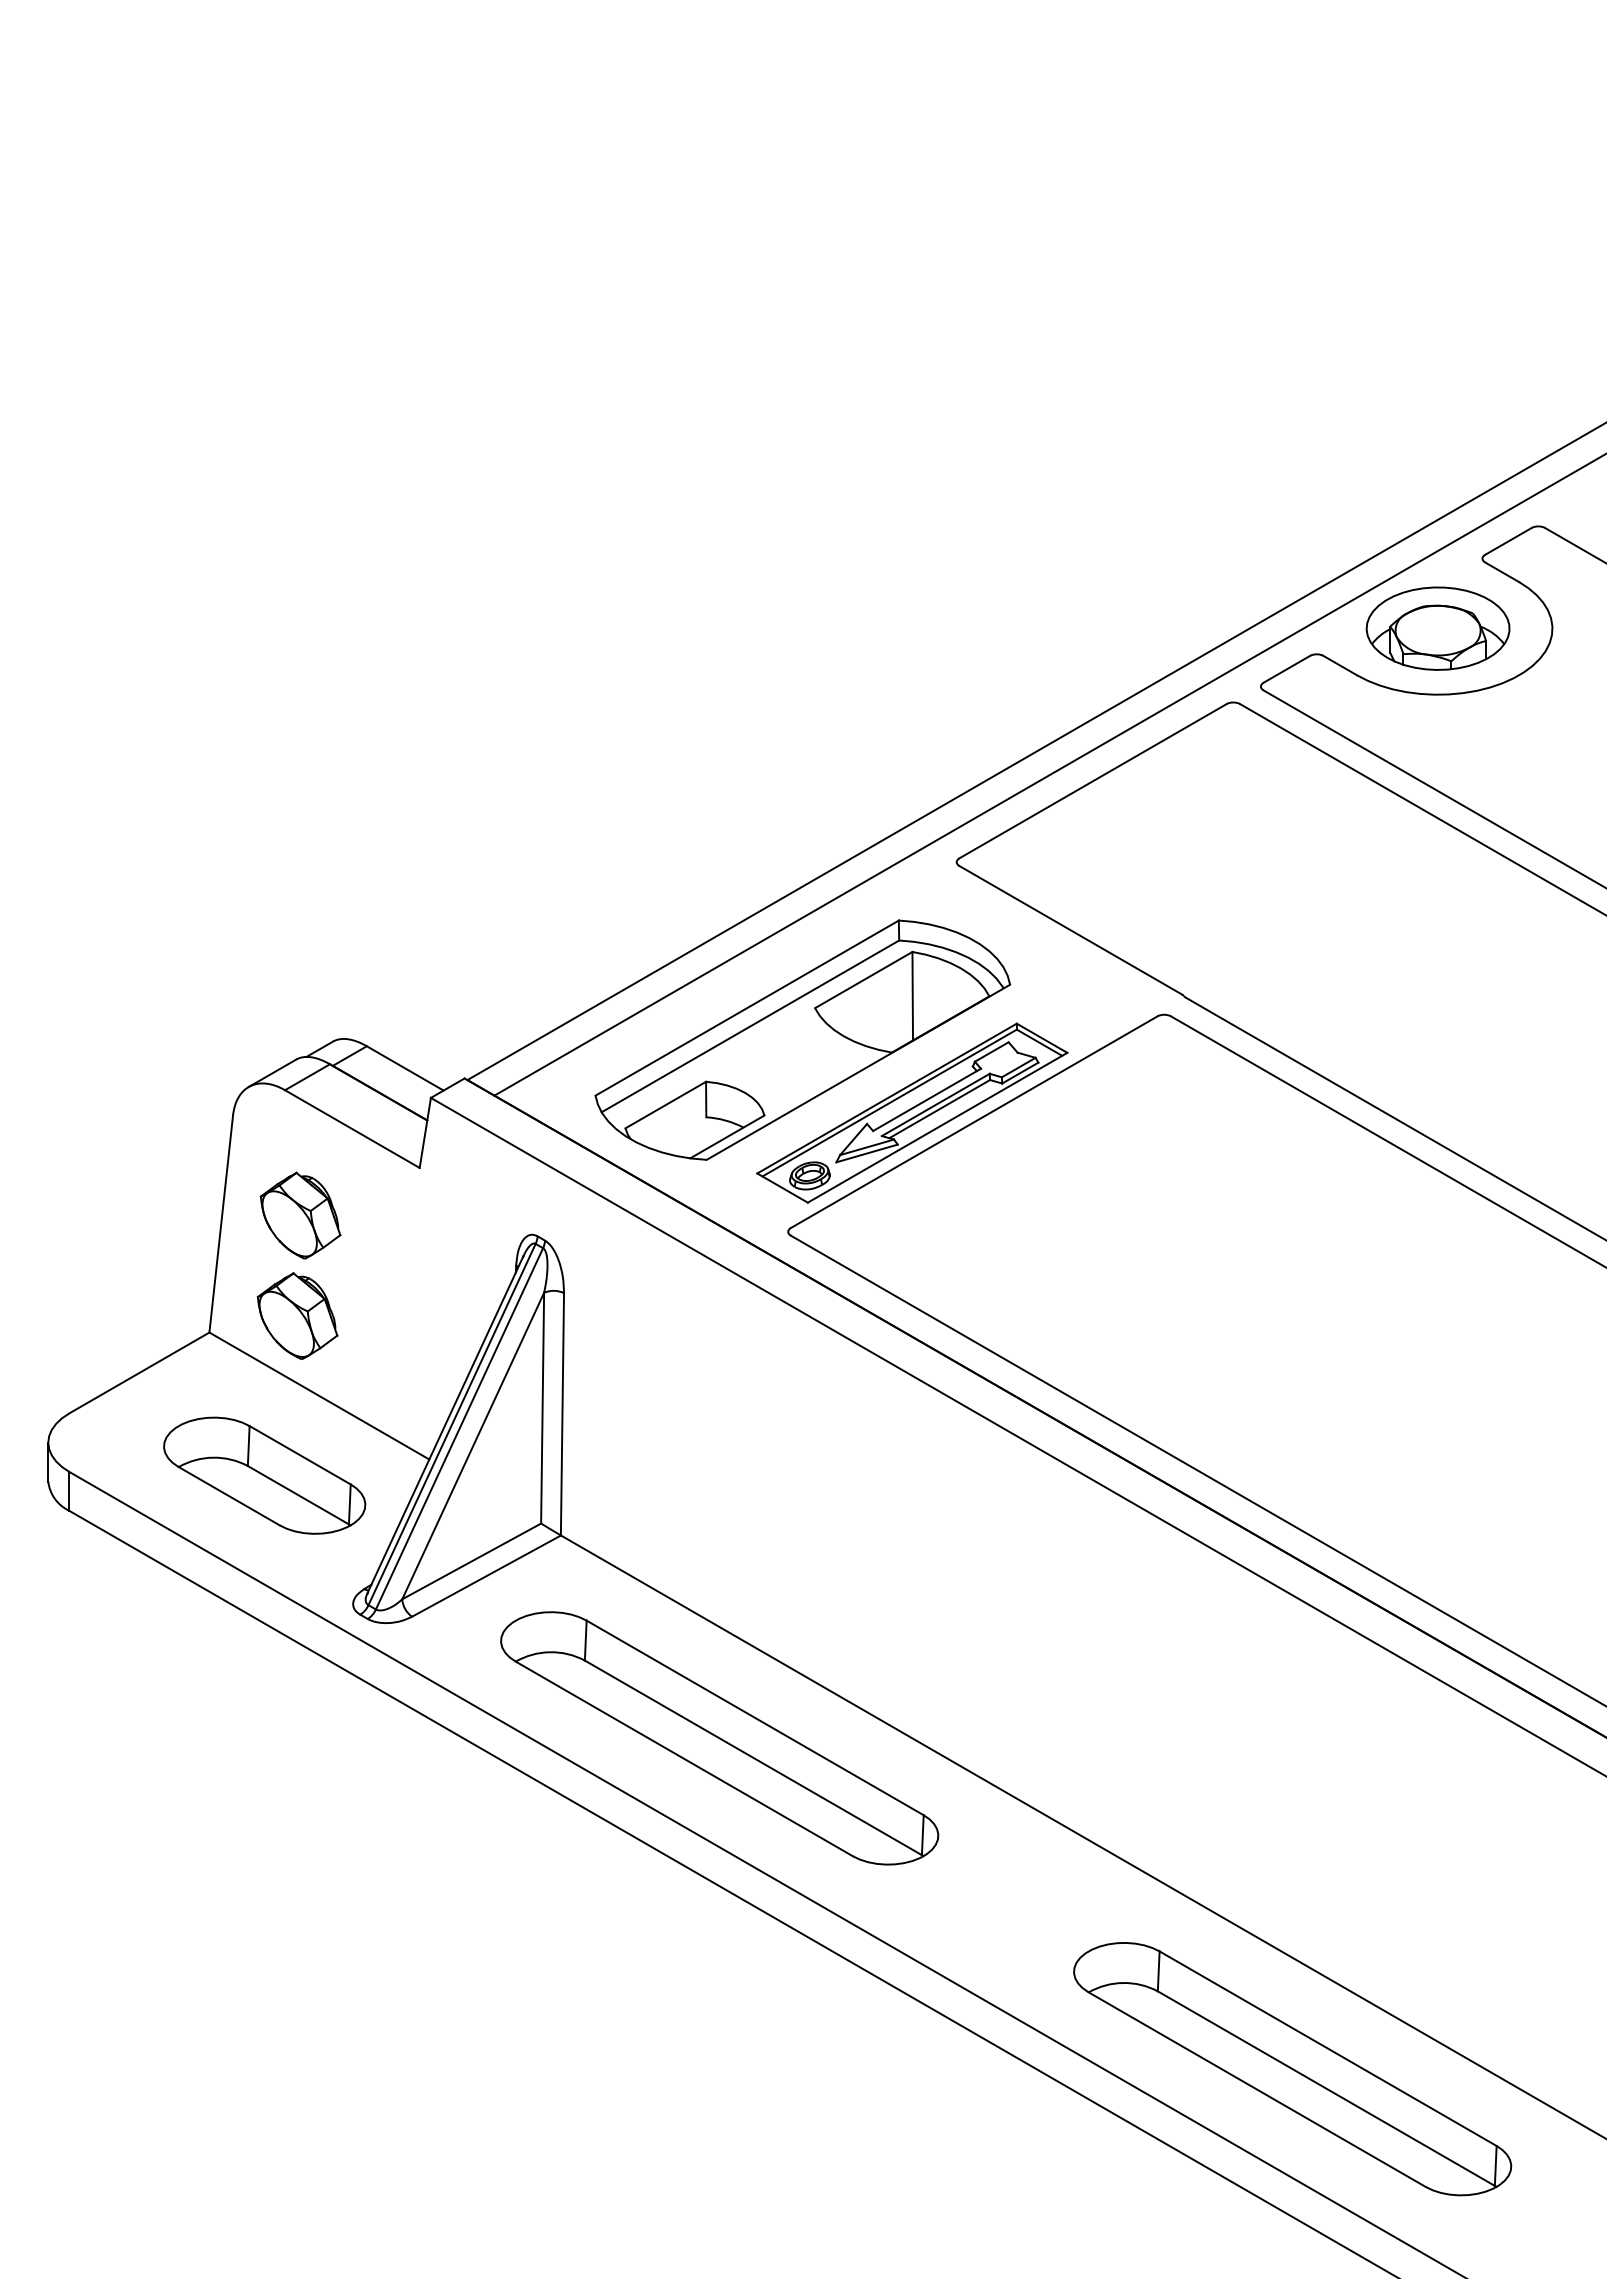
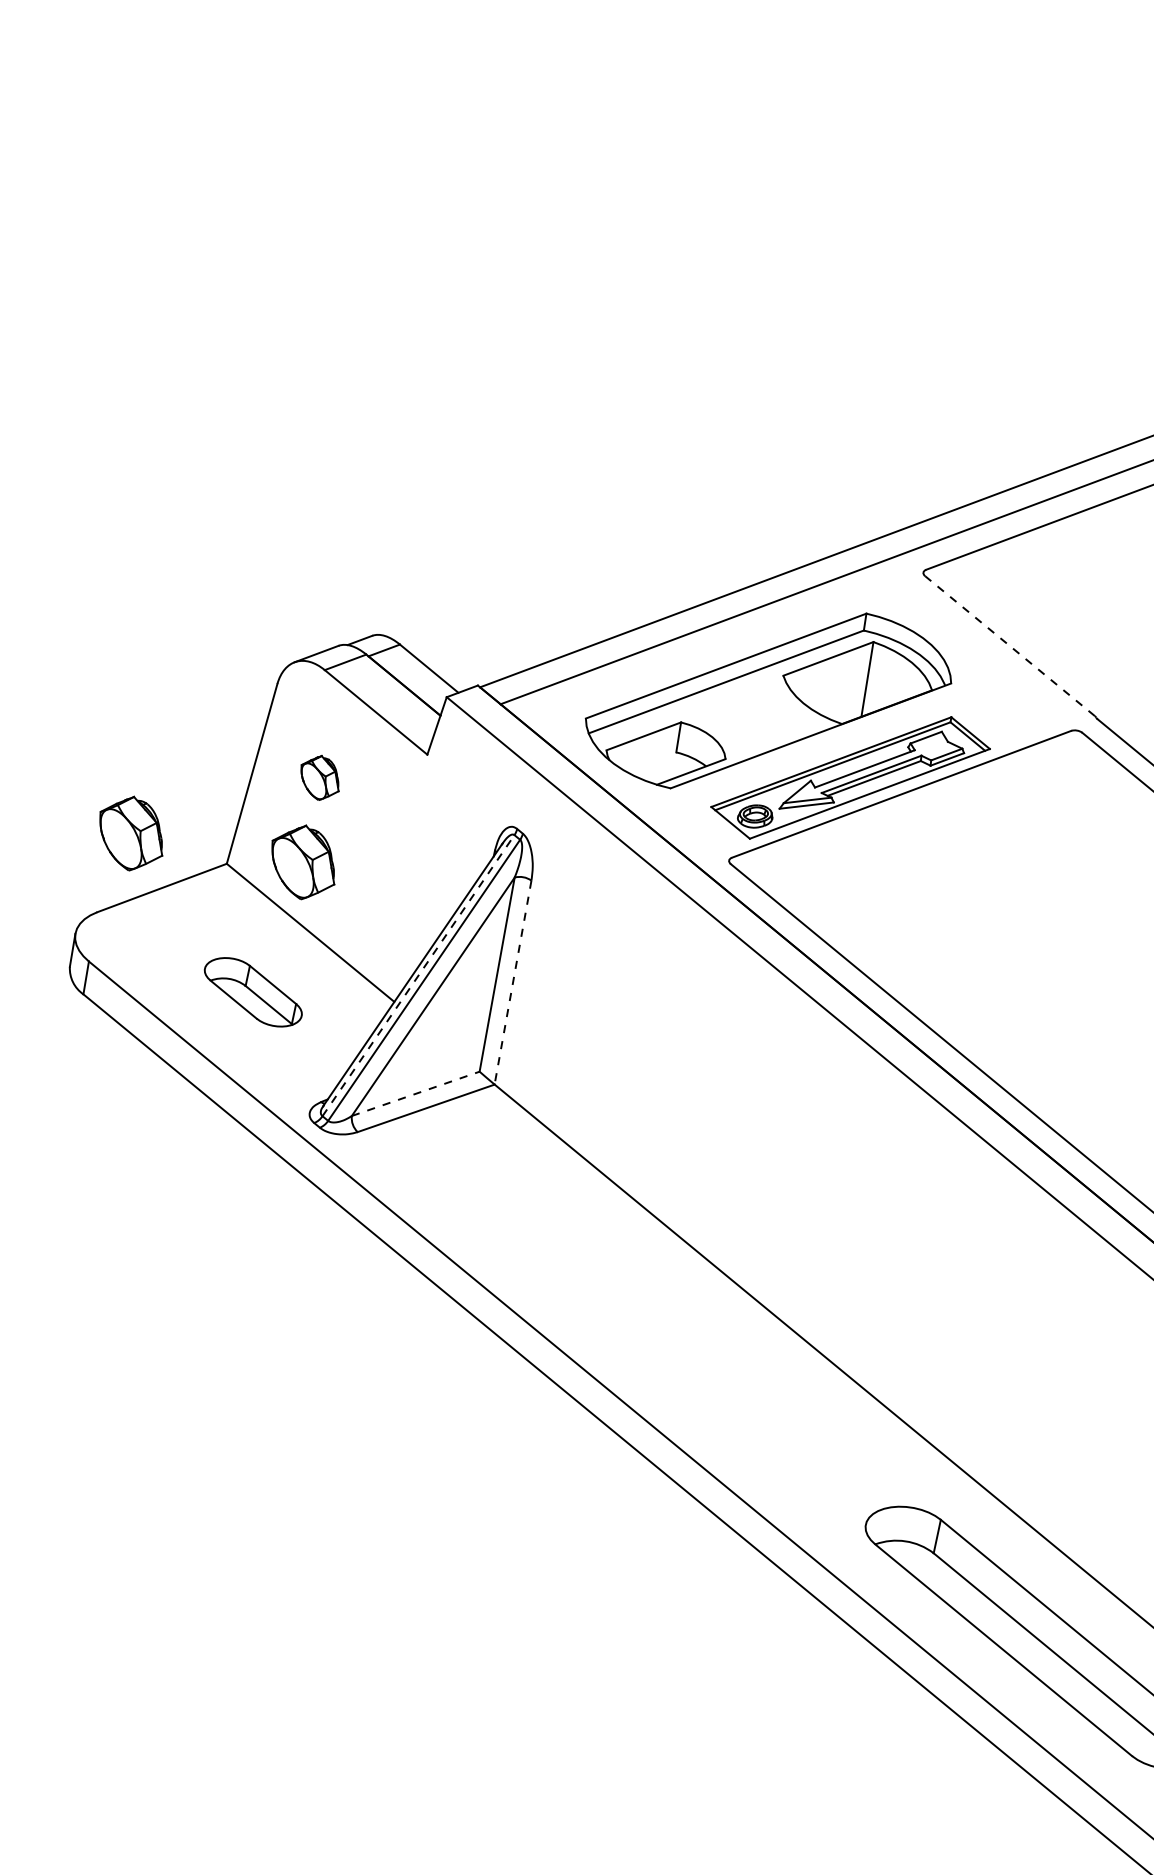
line: (1070, 930) -> (1009, 646), solid -> dashed
part: (300, 1215) -> (320, 777), size x0.6
part: (93, 1315) -> (131, 833), added
line: (562, 1414) -> (513, 982), solid -> dashed
line: (452, 1424) -> (418, 975), solid -> dashed
part: (264, 1475) -> (253, 992), size x0.6
line: (472, 1561) -> (416, 1094), solid -> dashed
part: (719, 1738) -> (599, 1278), removed

